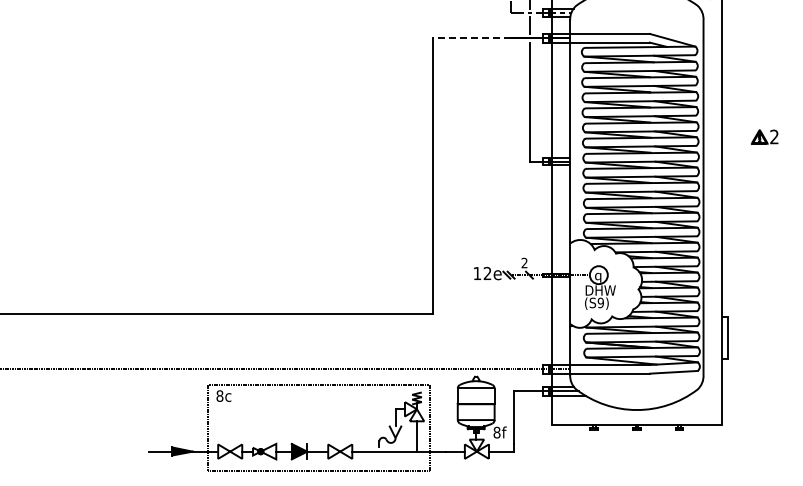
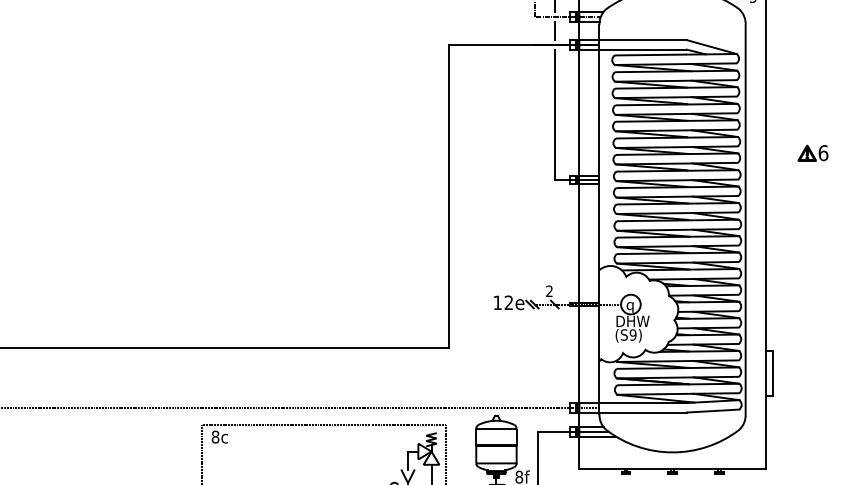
line: (471, 38) -> (491, 45), dashed -> solid
text: (774, 136) -> (823, 152), 2 -> 6

